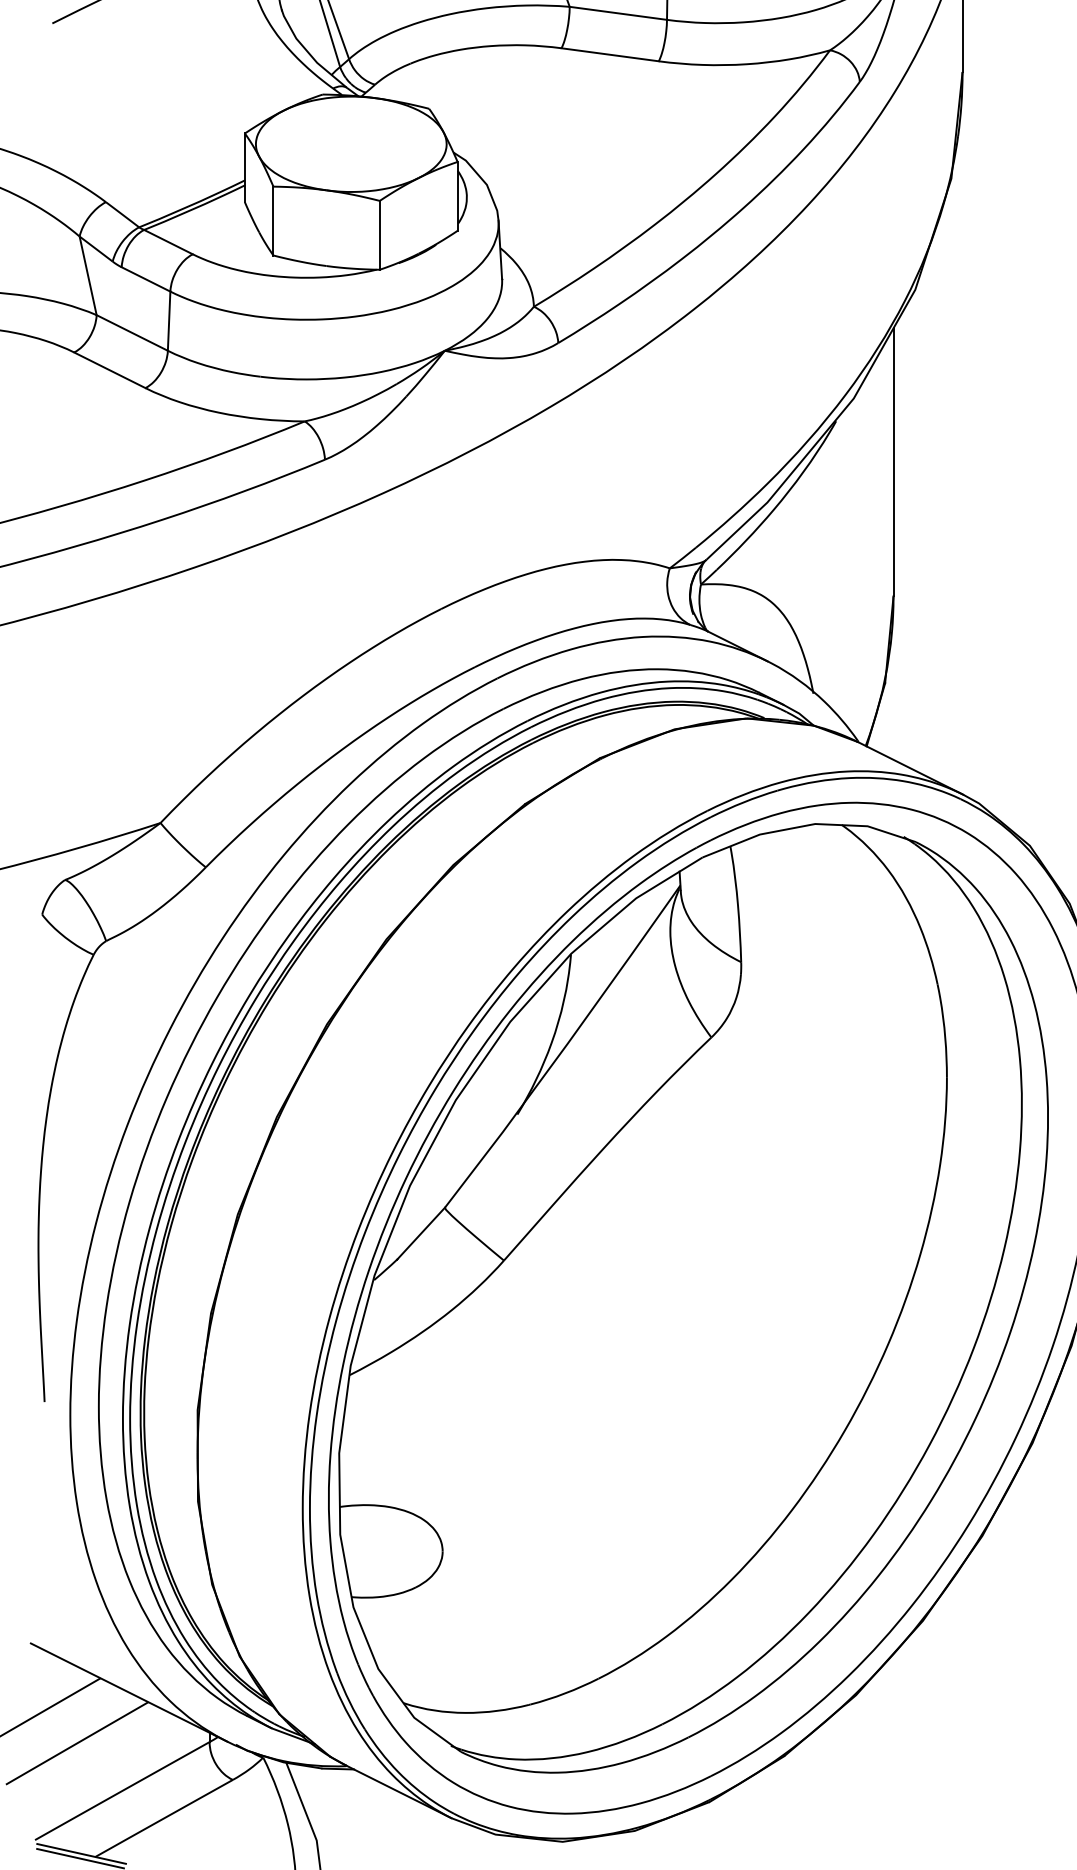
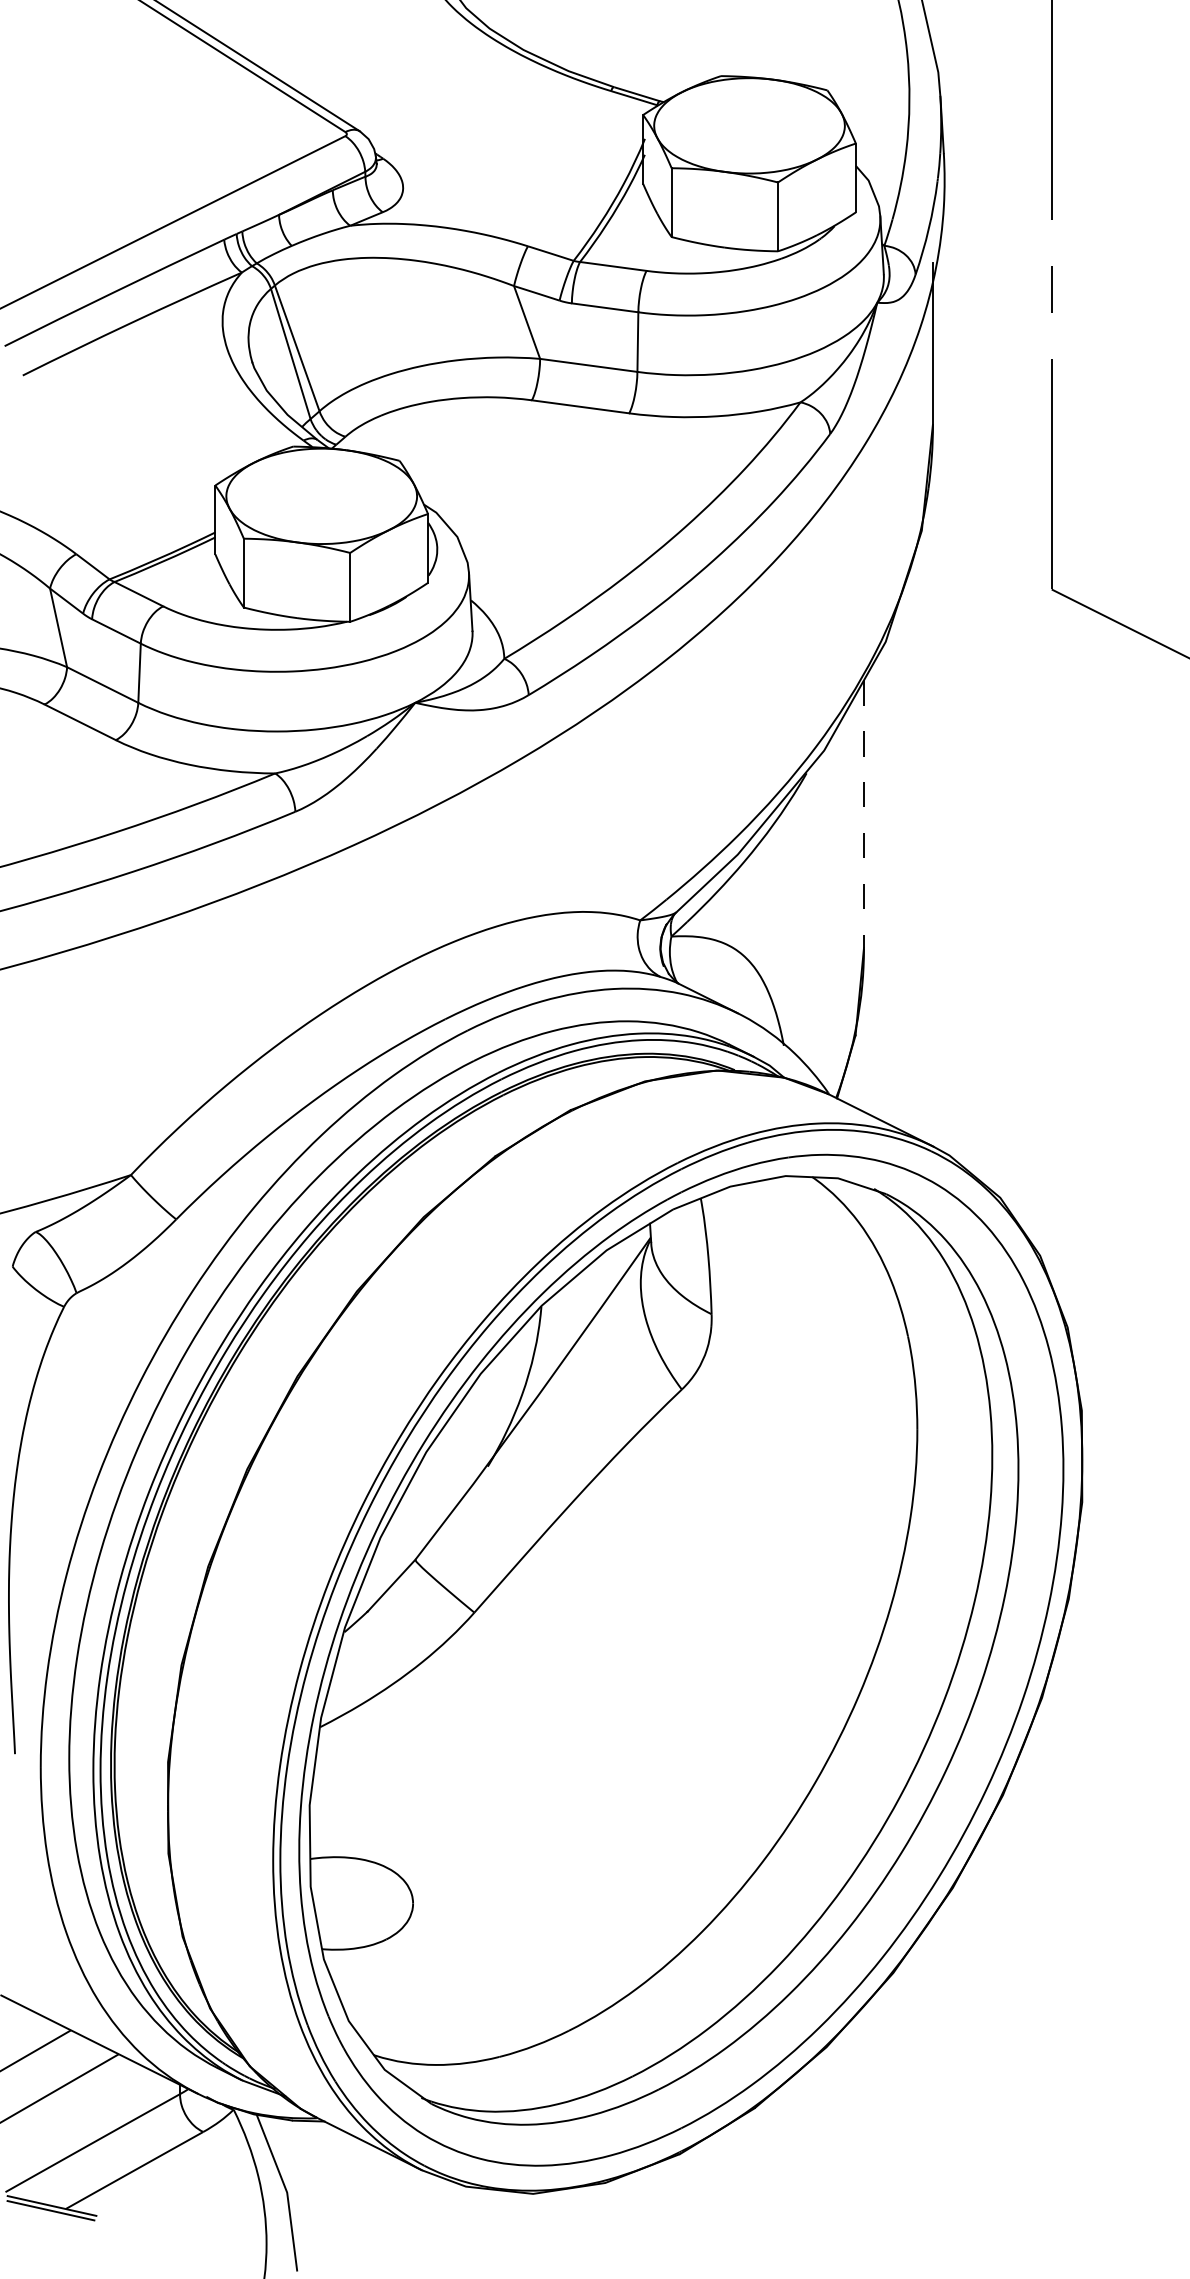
line: (893, 462) -> (863, 814), solid -> dashed

